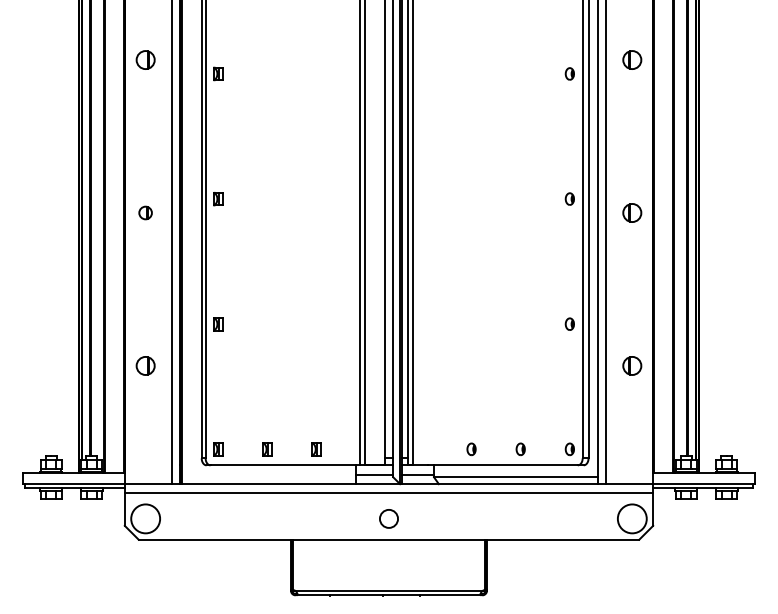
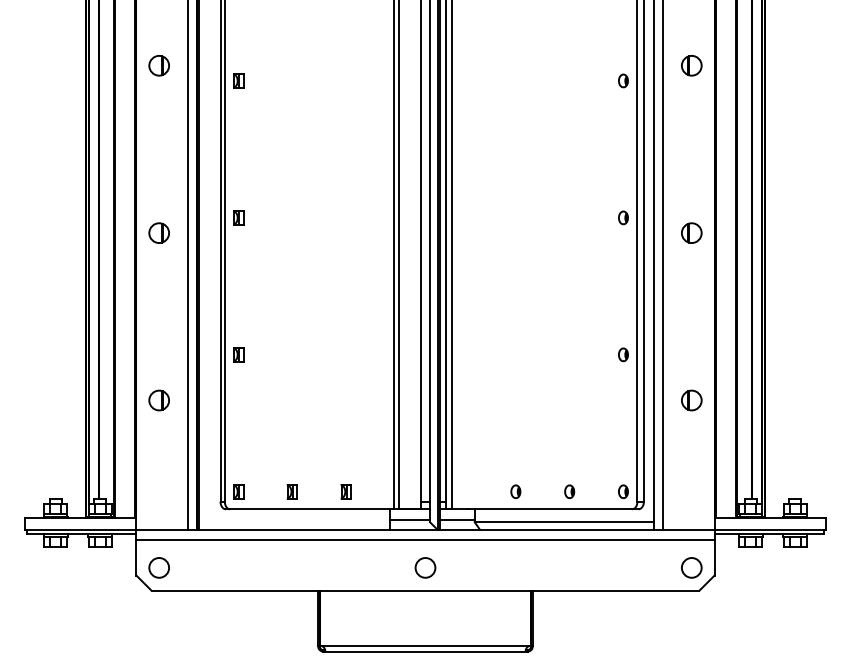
part: (145, 212) -> (159, 232), size x1.43
circle: (145, 518) -> (159, 567), size x0.62
circle: (632, 518) -> (691, 567), size x0.62

